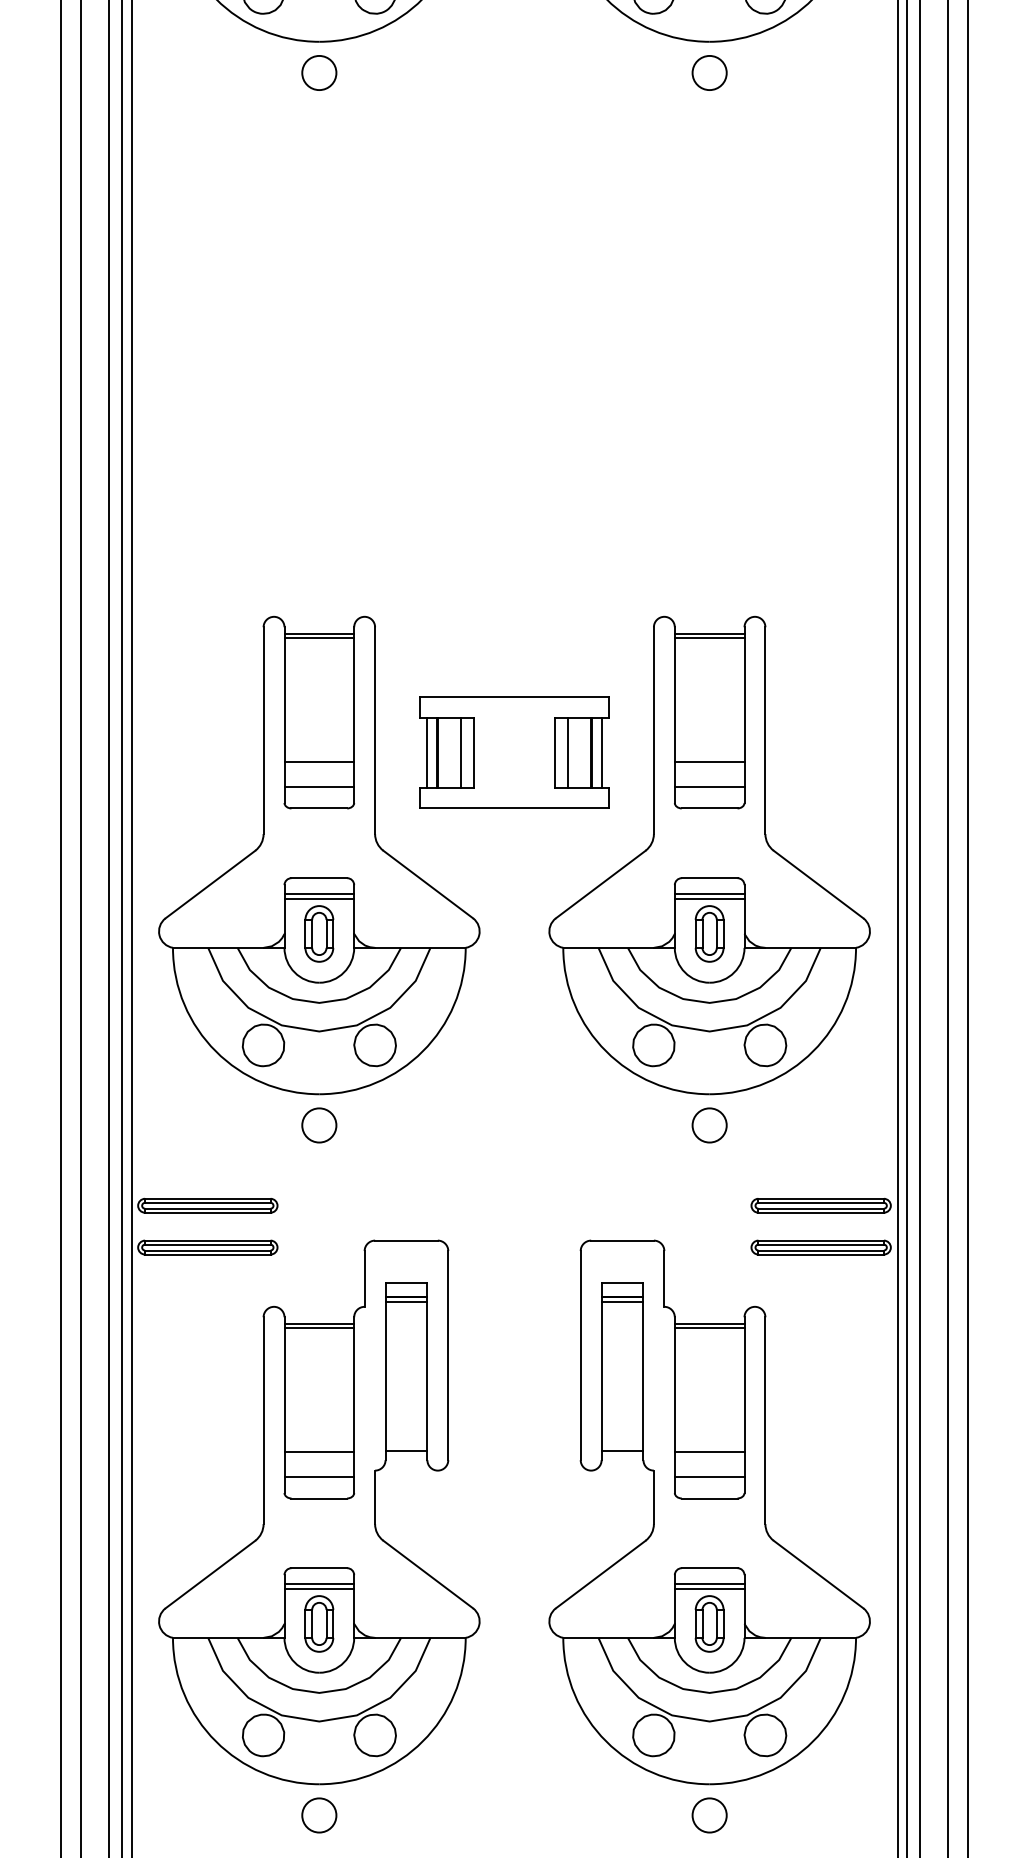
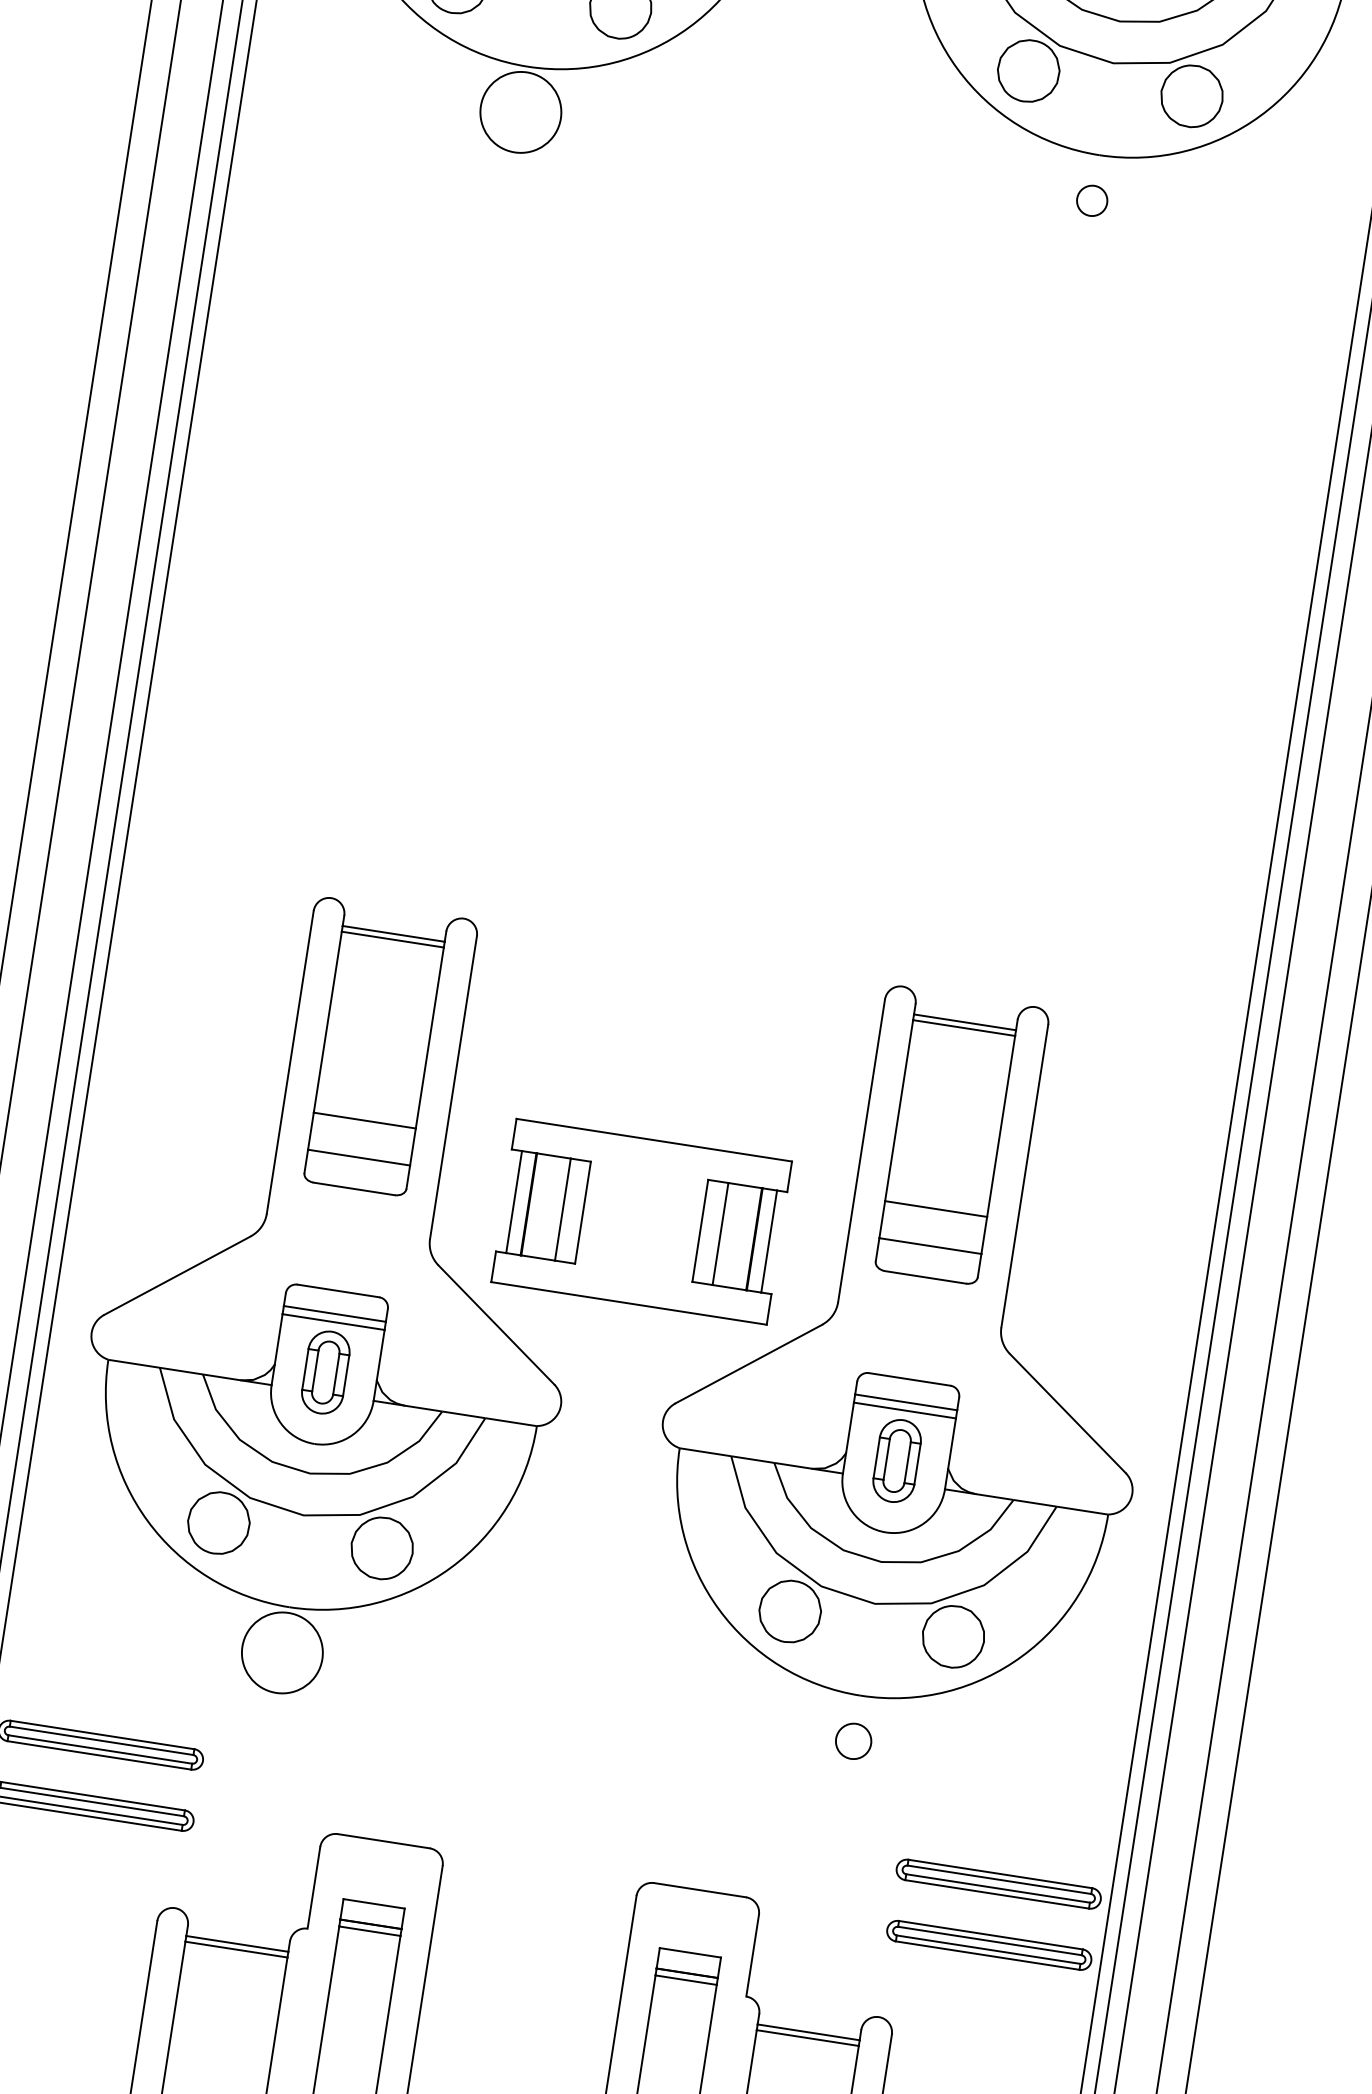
circle: (319, 72) -> (521, 111), size x1.6
circle: (709, 72) -> (1092, 200), size x0.6
part: (514, 752) -> (641, 1221), moved
circle: (319, 1125) -> (282, 1653), size x1.6
circle: (709, 1125) -> (853, 1741), size x0.7

